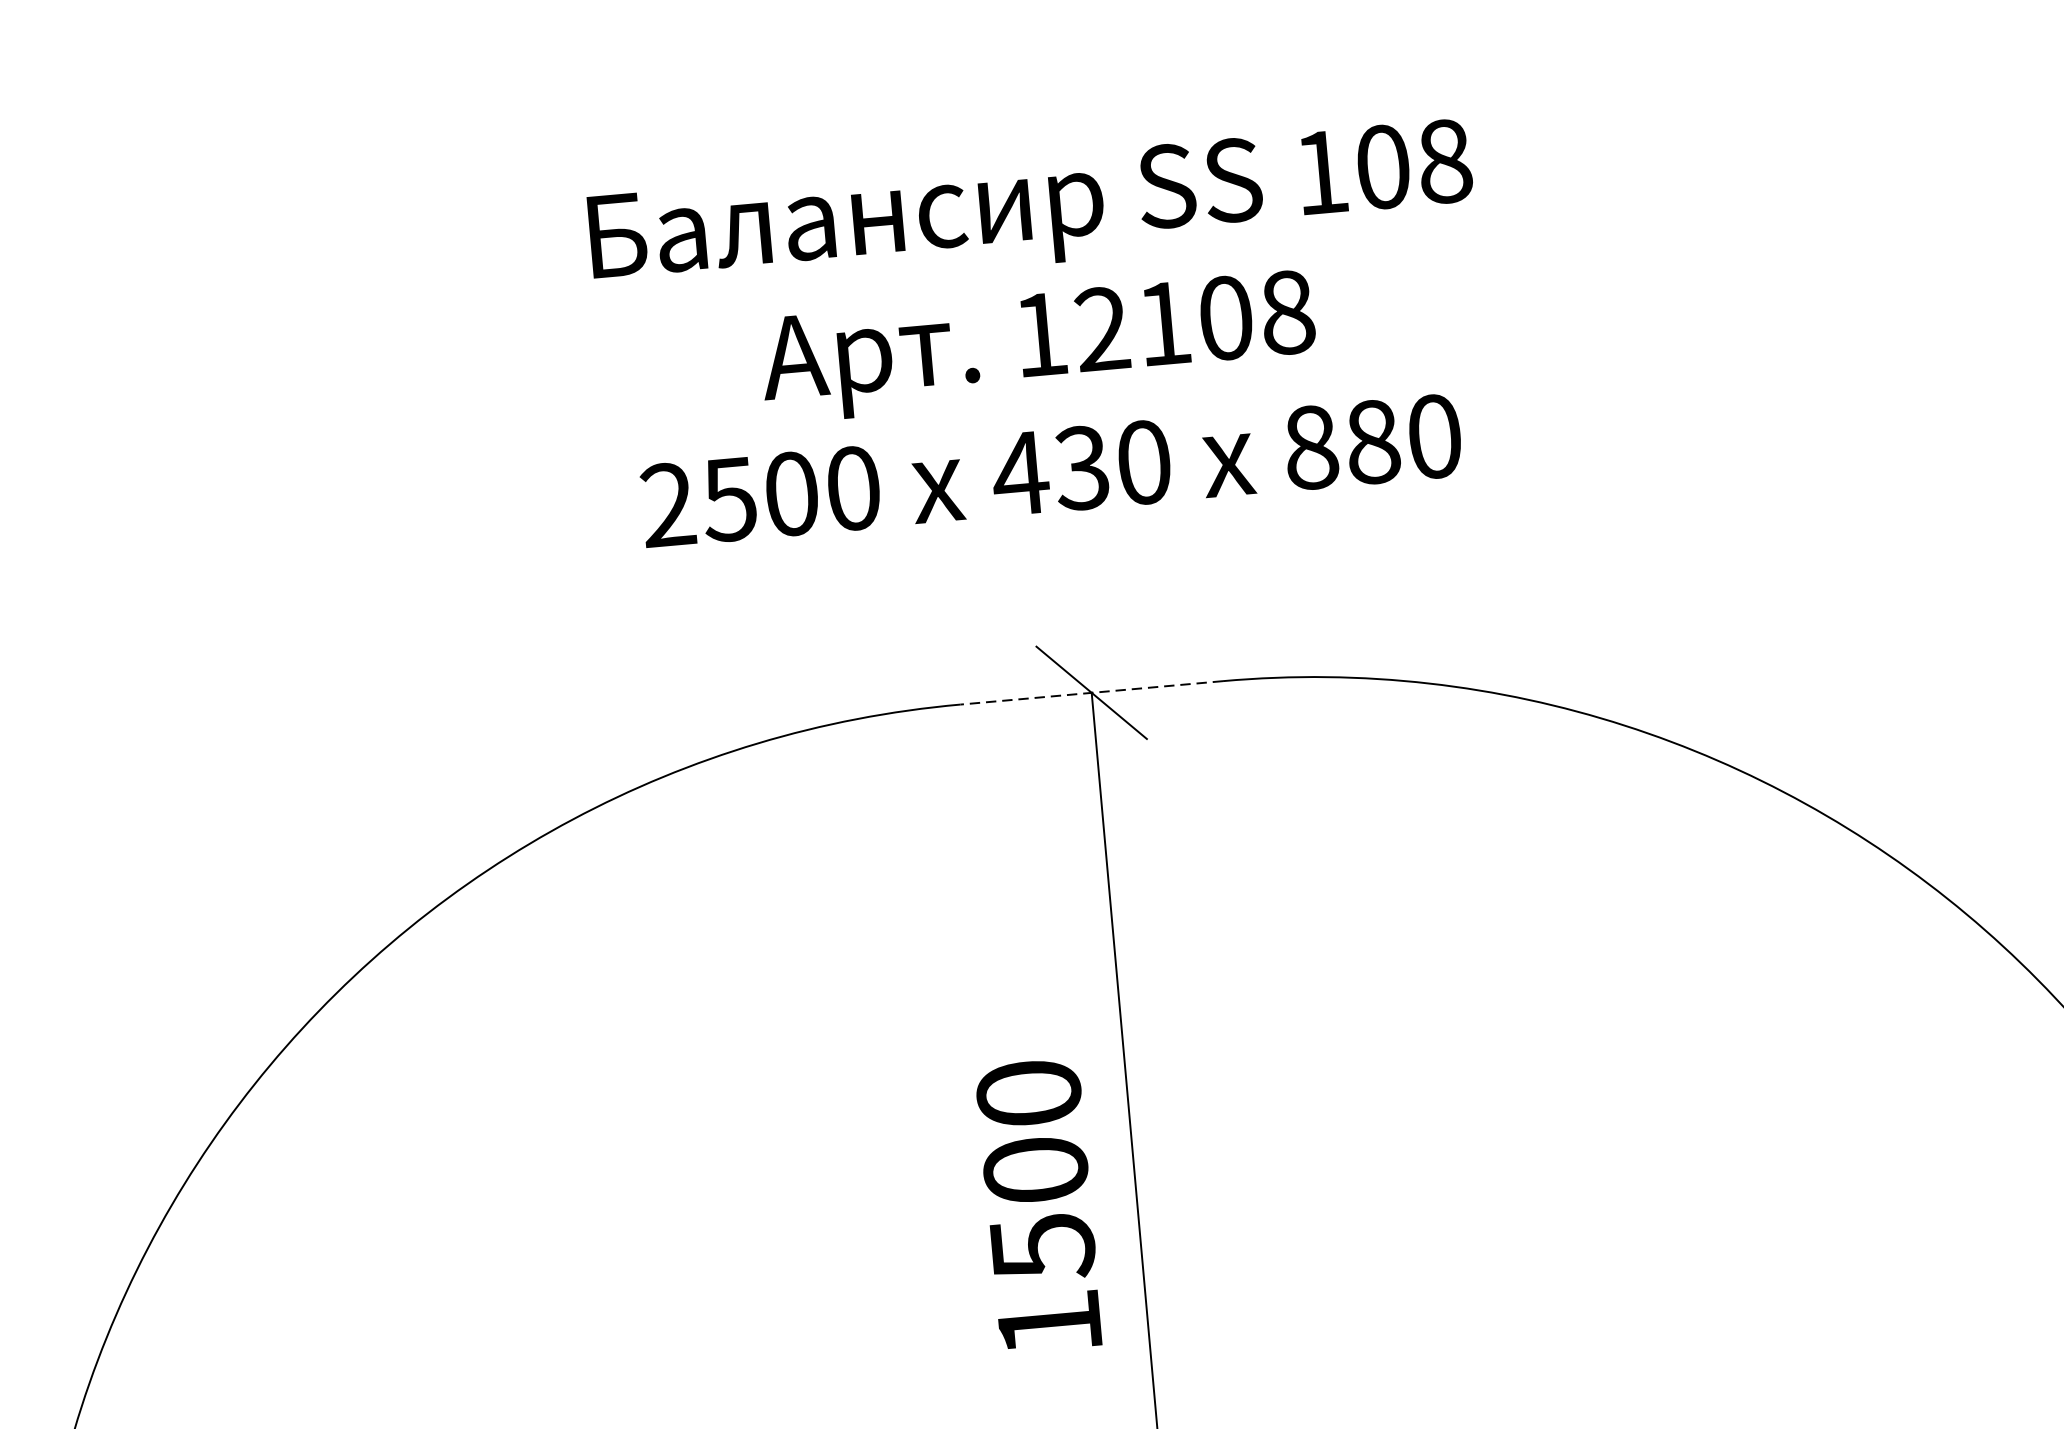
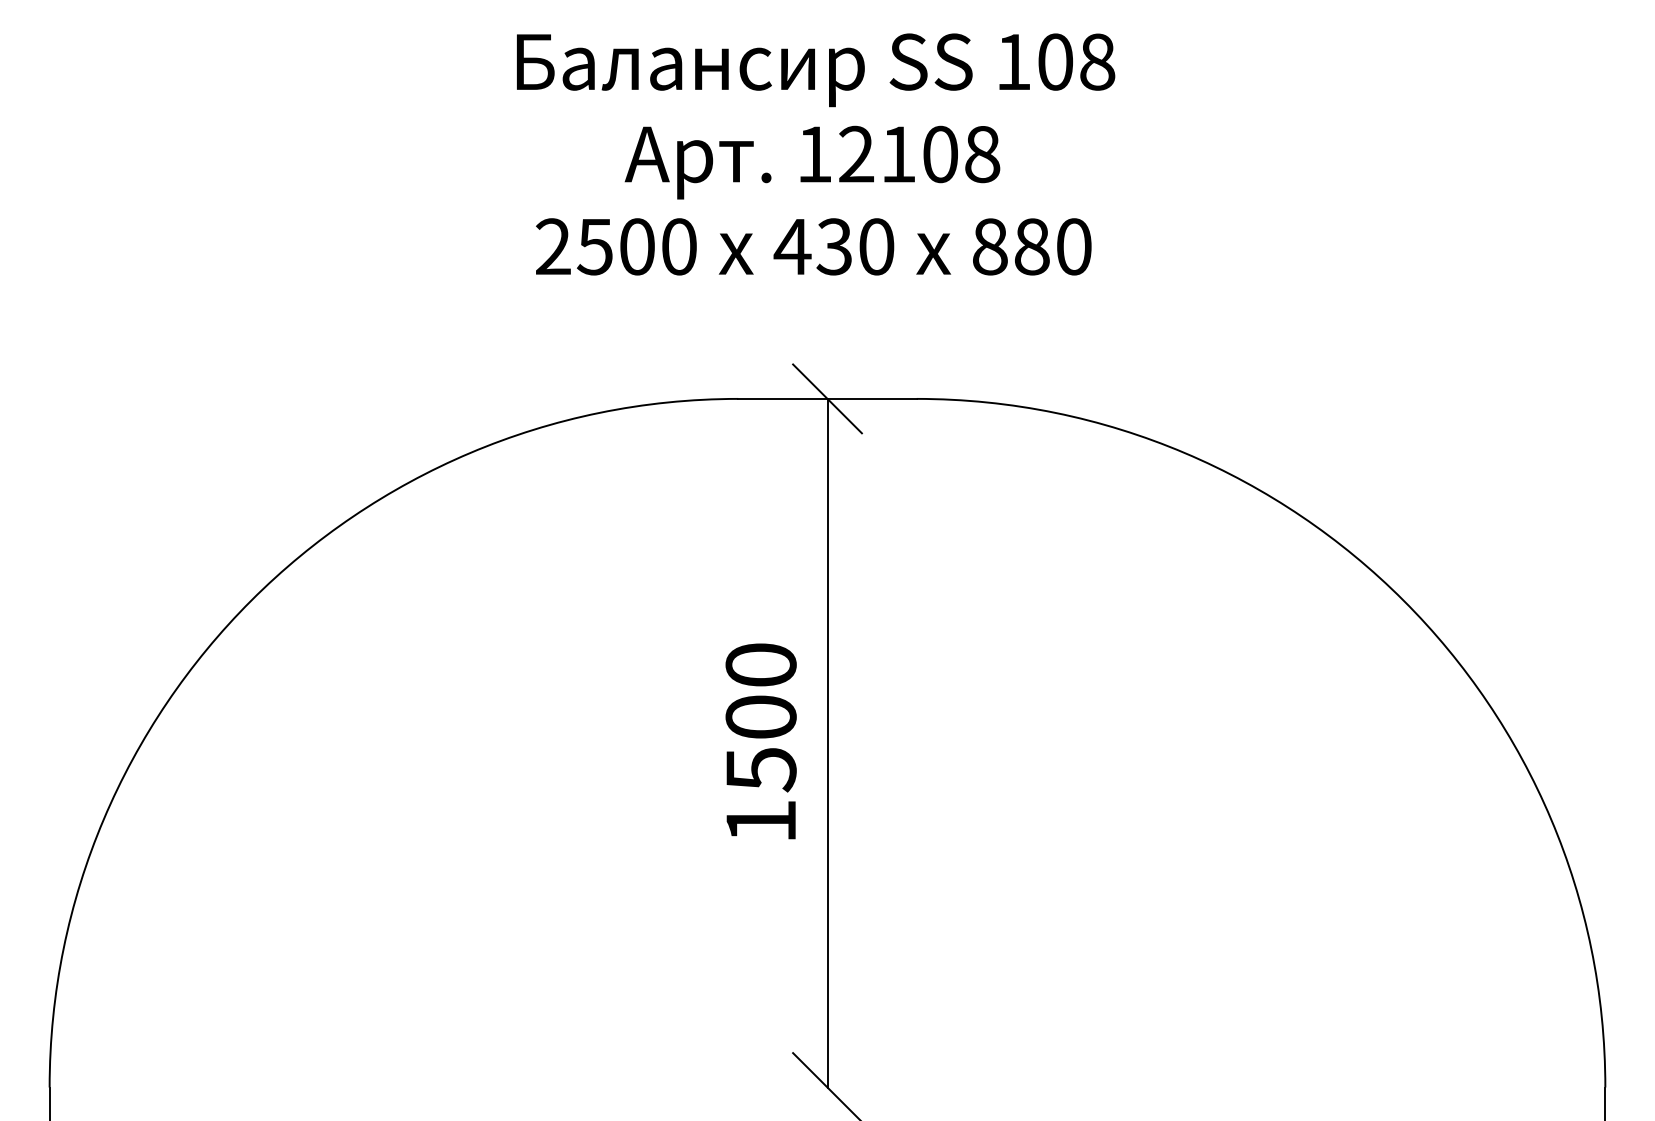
line: (1091, 692) -> (827, 398), dashed -> solid

